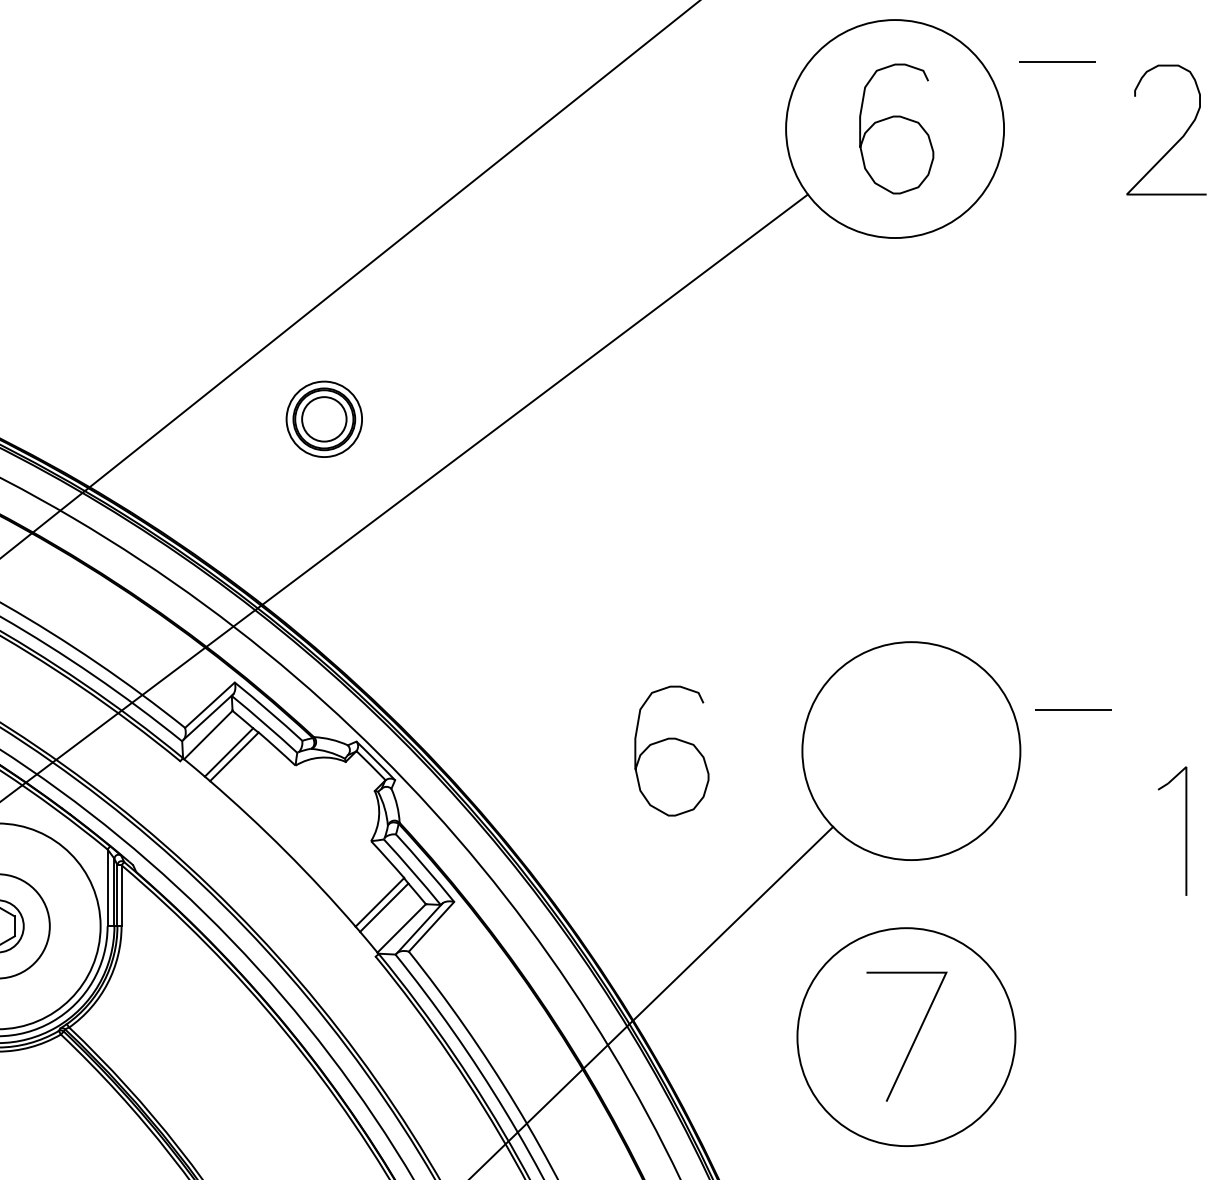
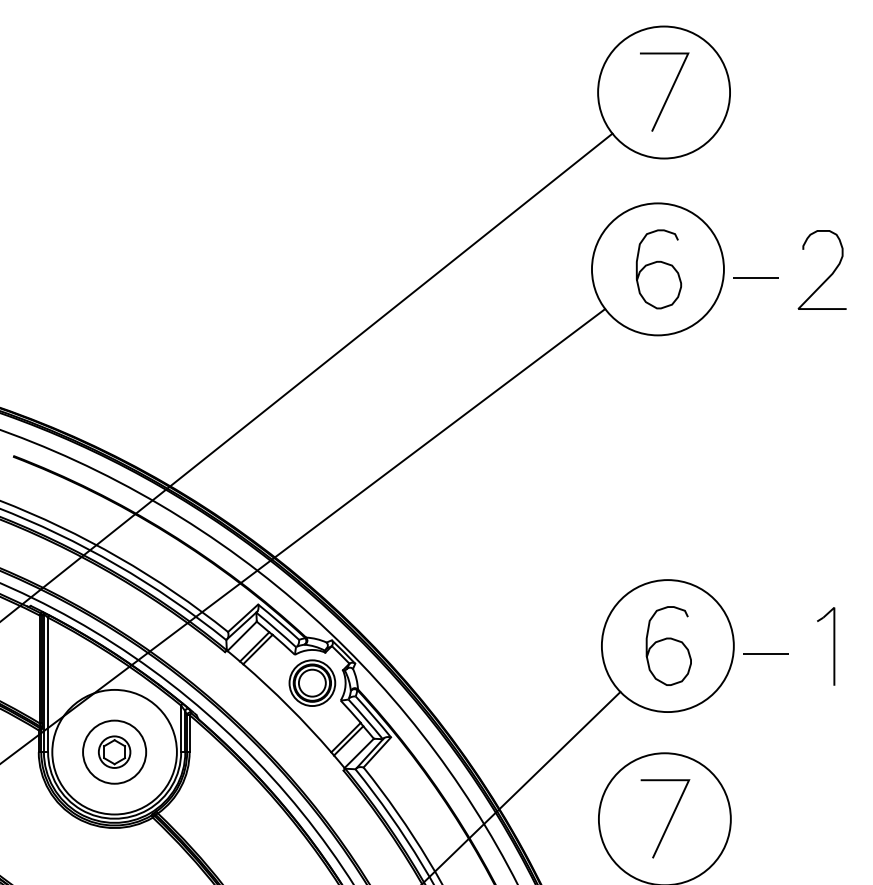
line: (1056, 61) -> (755, 277), moved
part: (324, 418) -> (312, 682), moved
line: (1072, 708) -> (765, 653), moved
curve: (671, 740) -> (668, 639), moved
part: (1184, 831) -> (833, 646), moved

